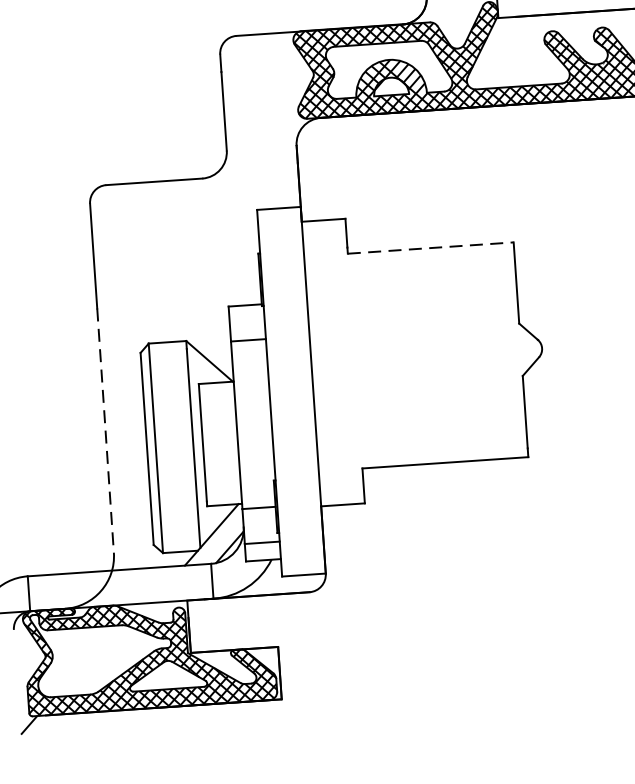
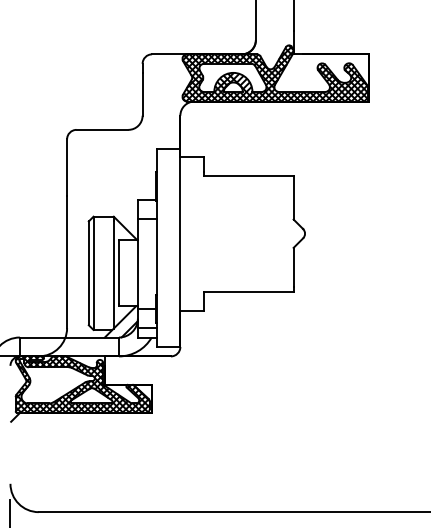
line: (430, 247) -> (248, 175), dashed -> solid
line: (106, 431) -> (67, 262), dashed -> solid

